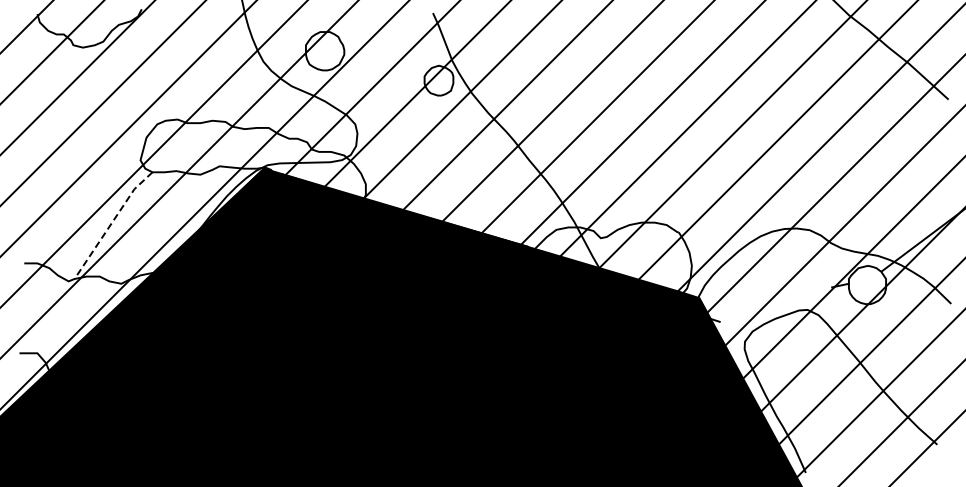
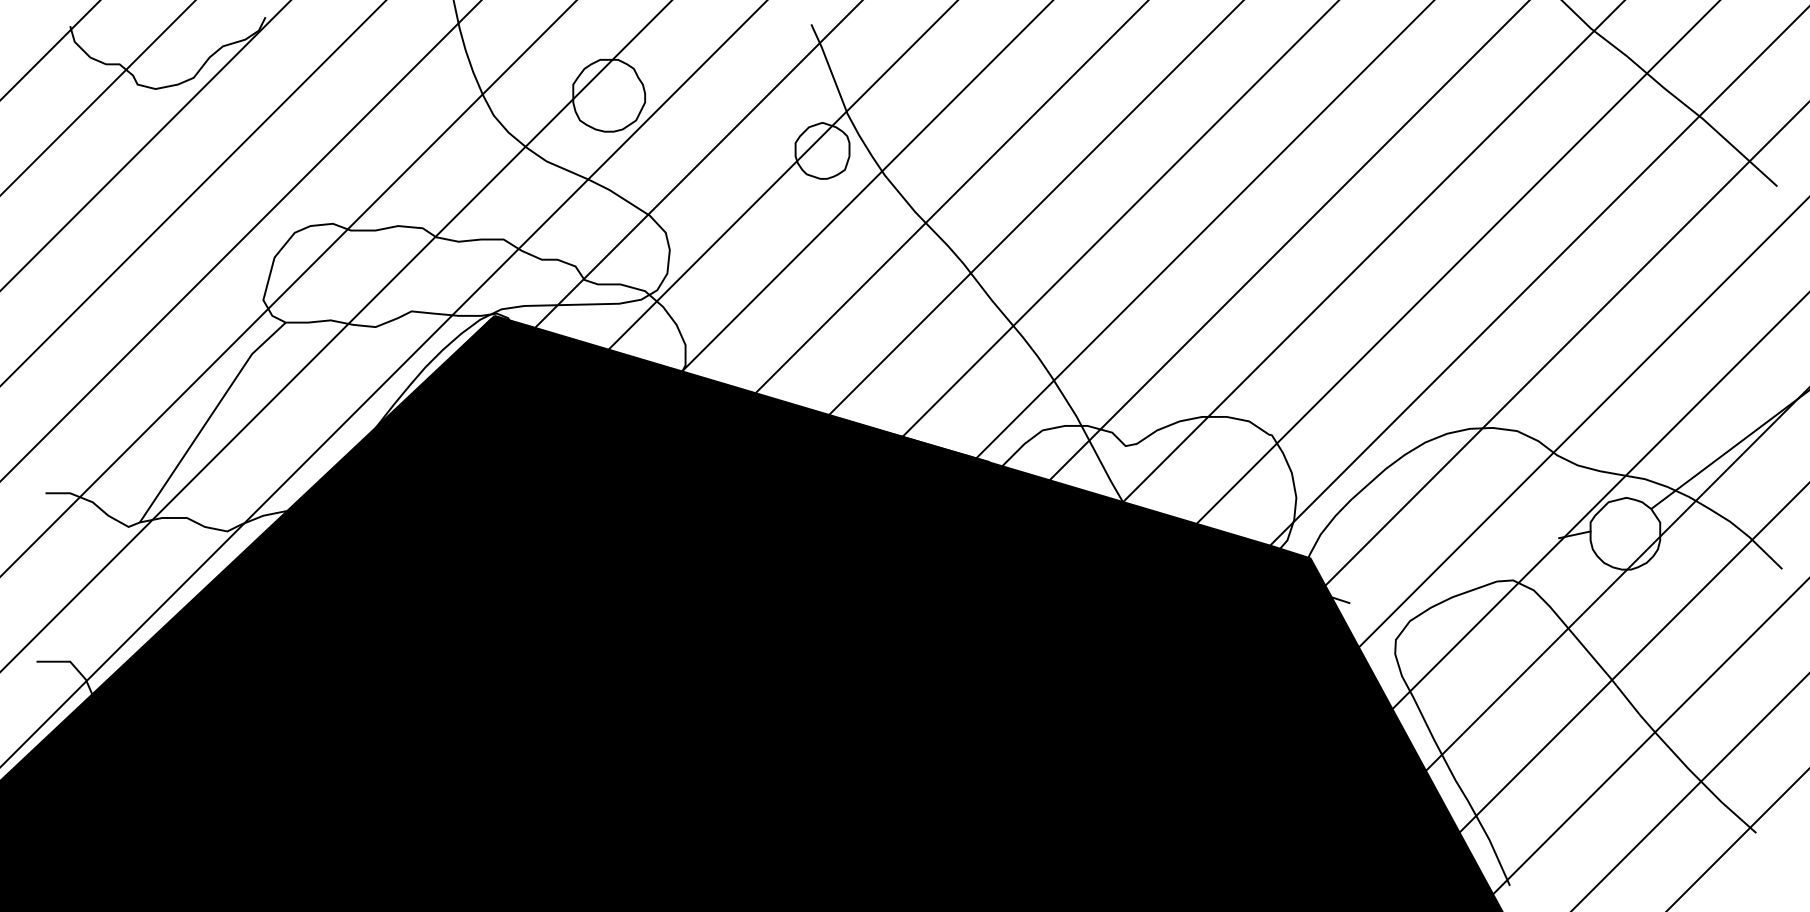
line: (111, 223) -> (208, 418), dashed -> solid

